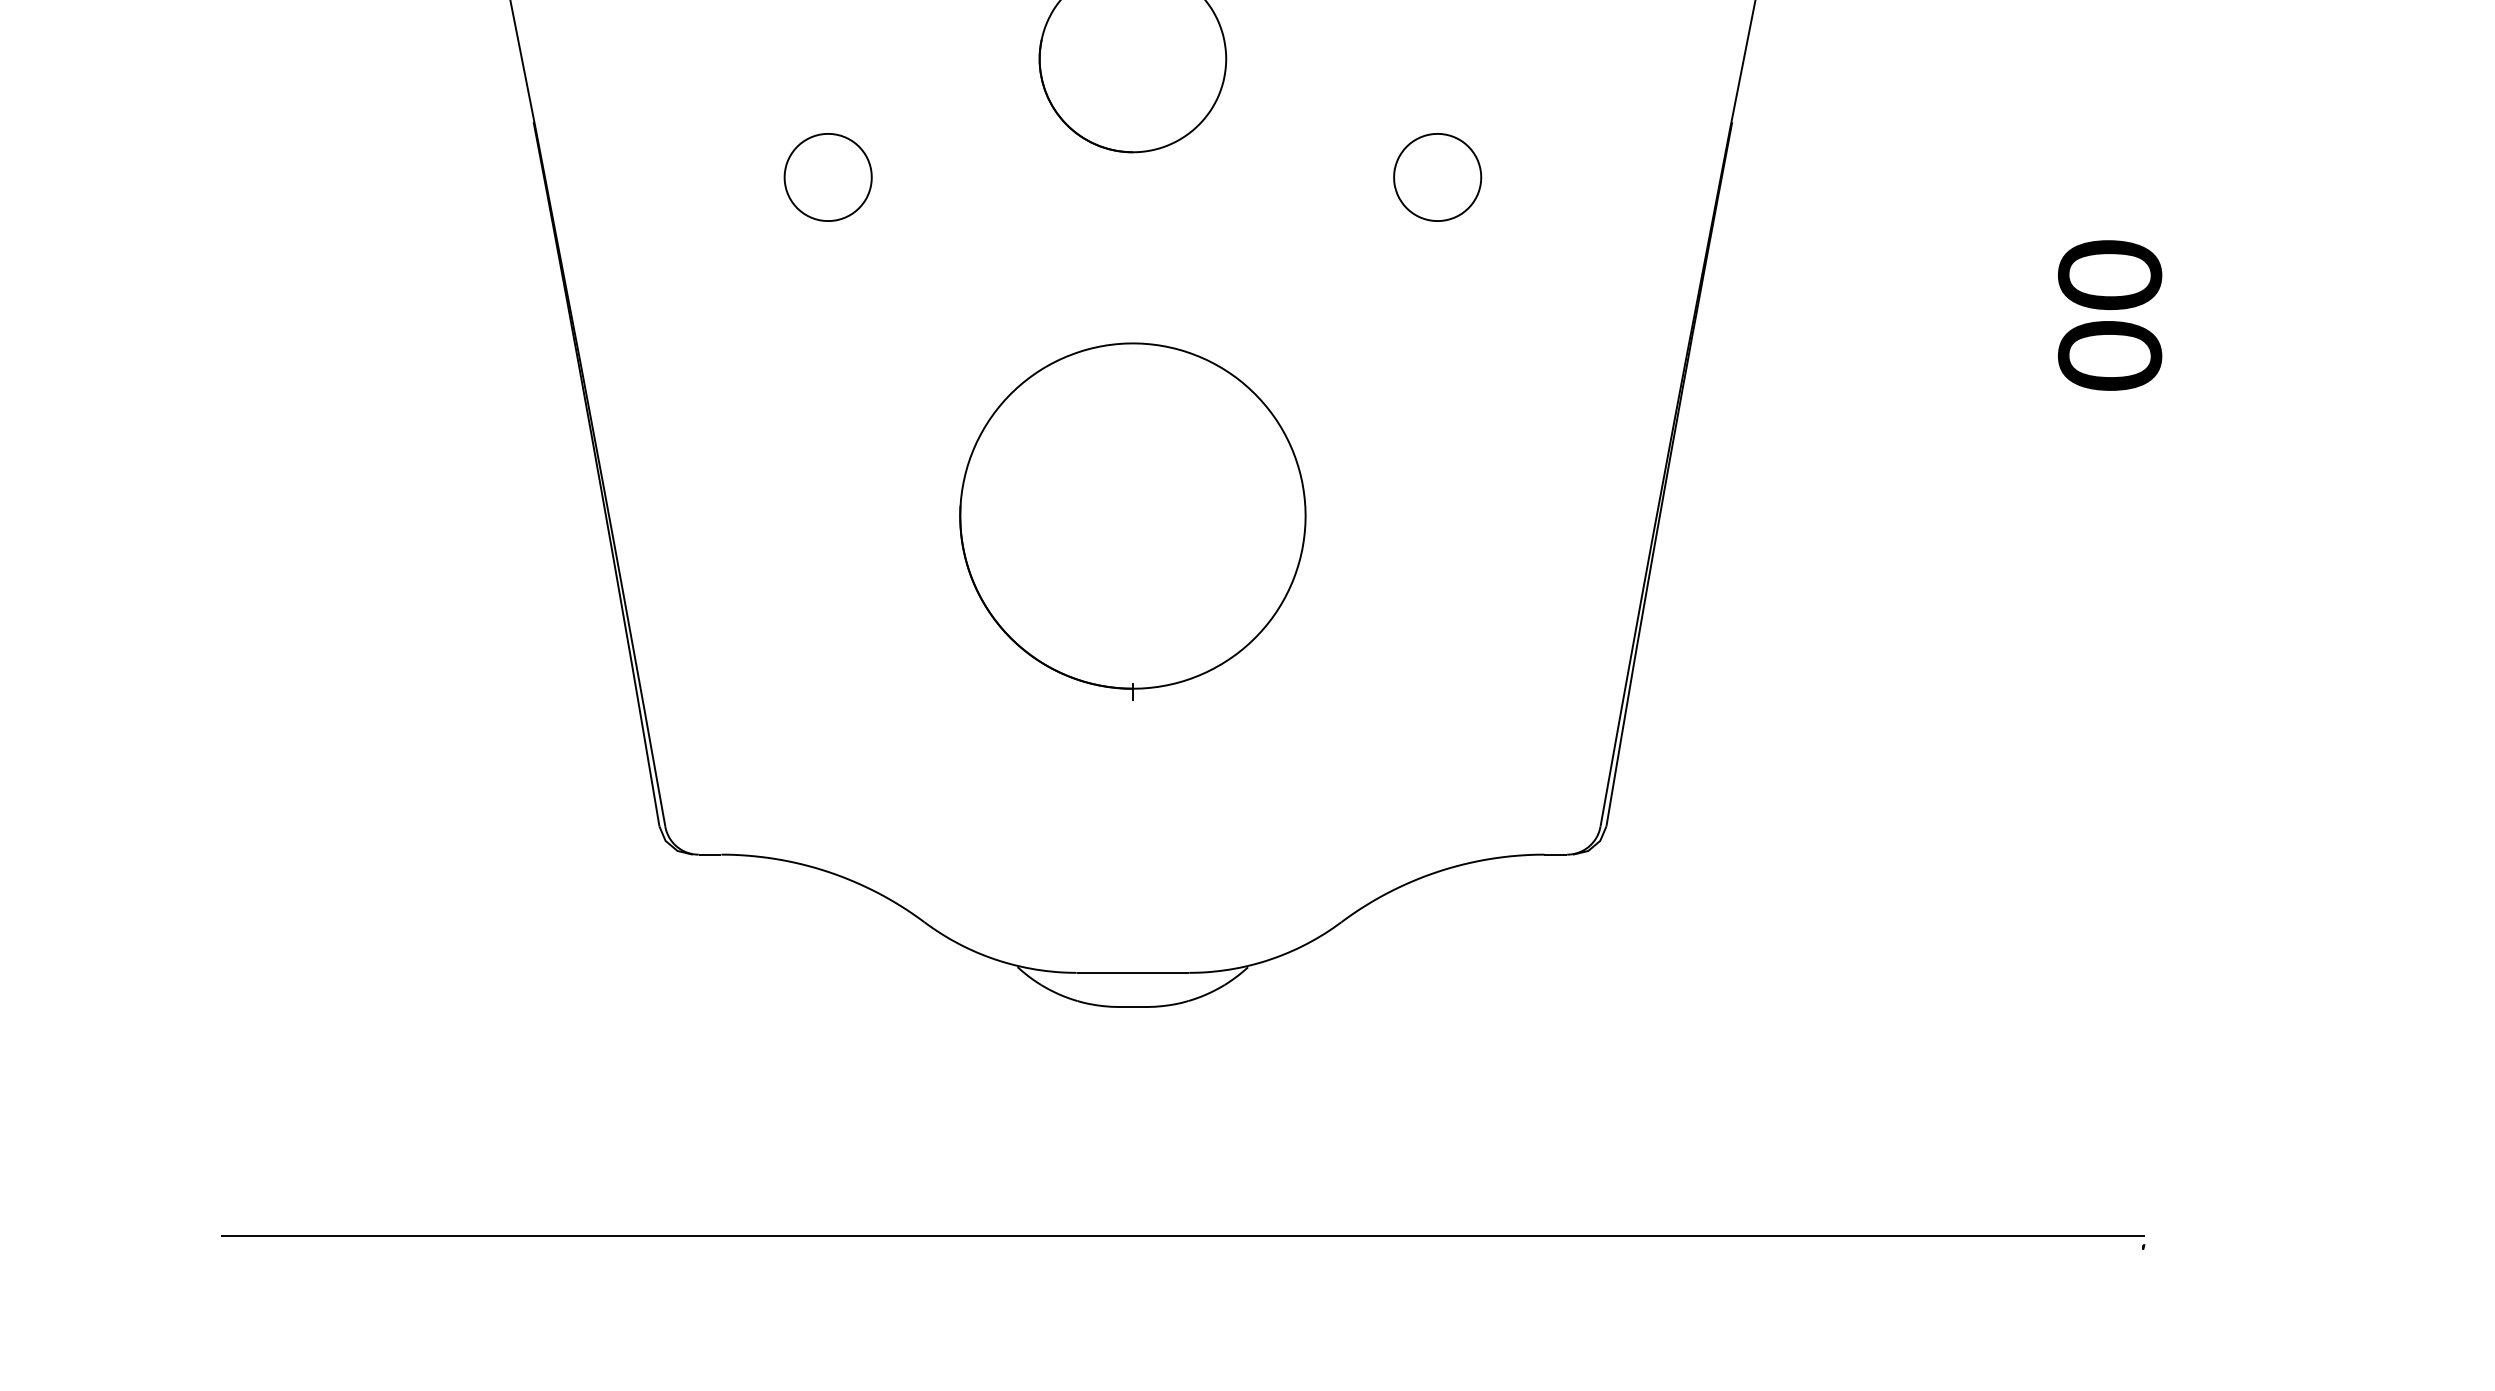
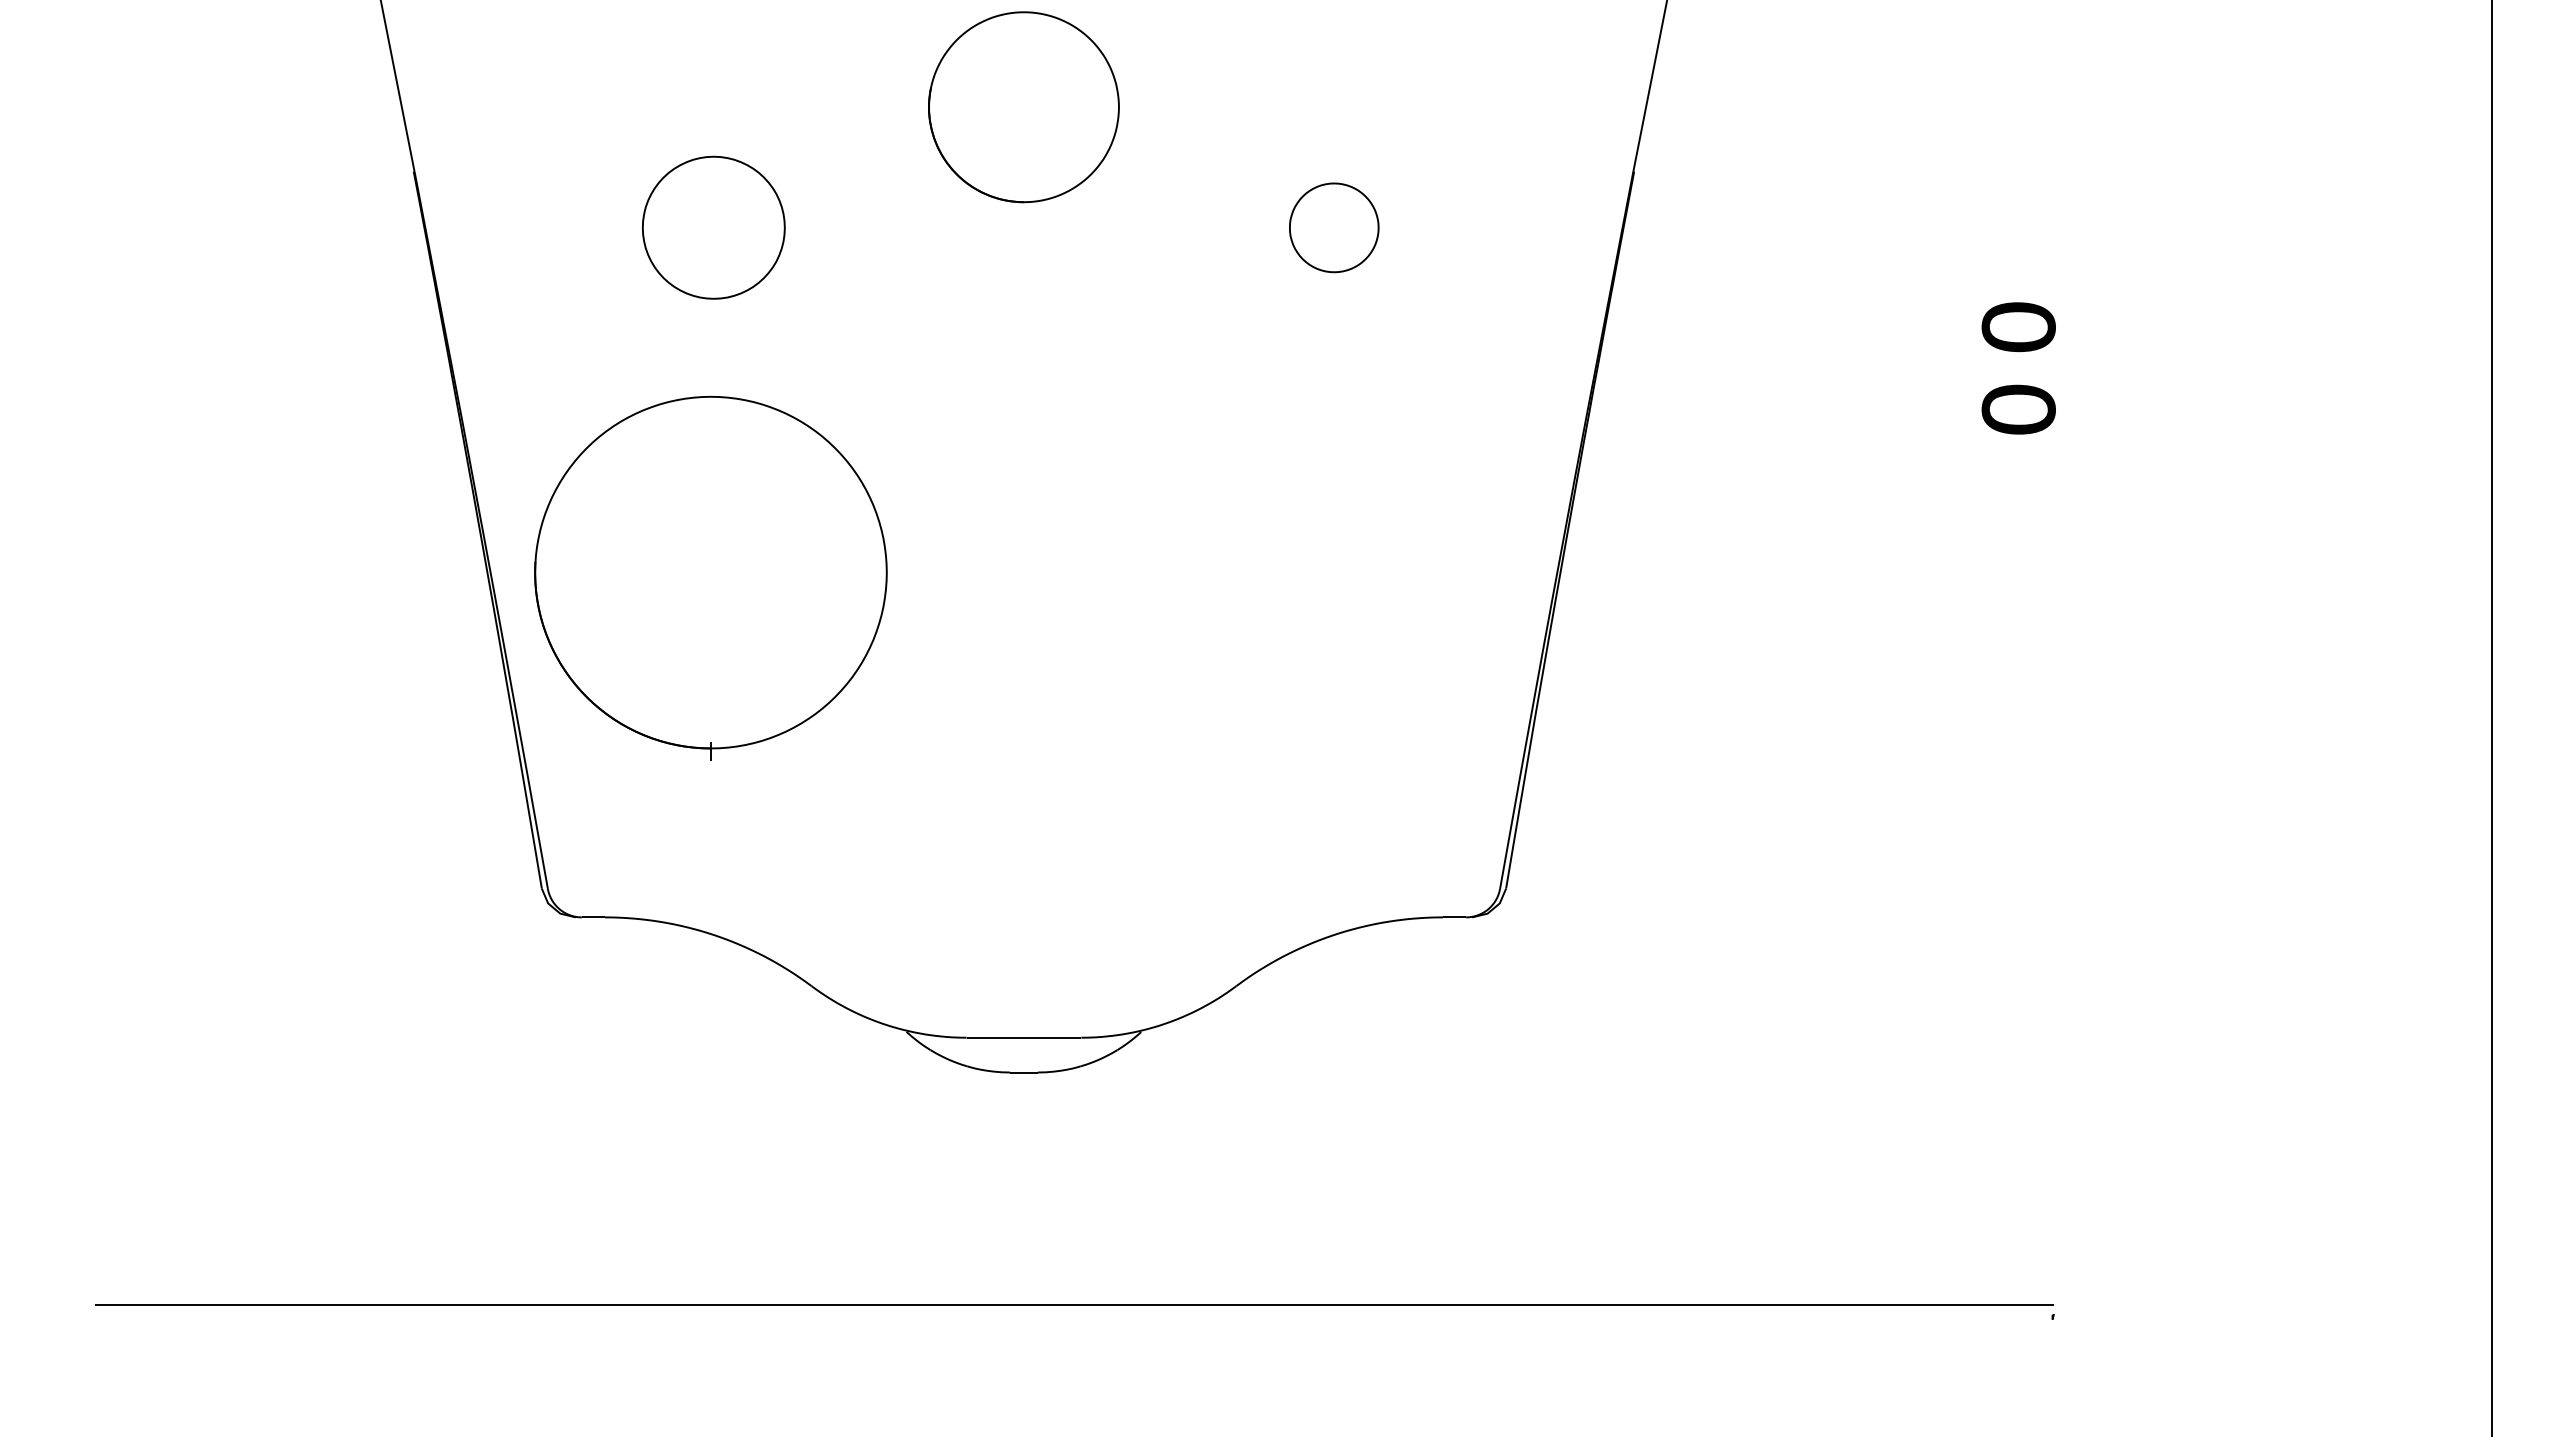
part: (828, 177) -> (713, 227), size x1.6
part: (2109, 274) -> (2018, 326), size x0.7
part: (2109, 355) -> (2018, 409), size x0.7
part: (1132, 520) -> (710, 577), moved

